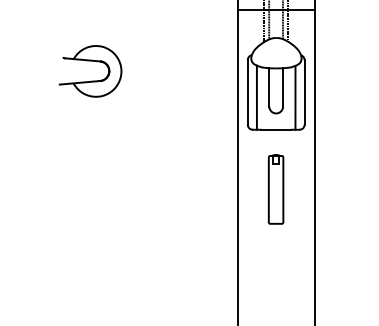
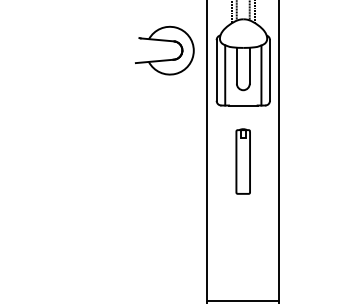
part: (91, 80) -> (165, 59), moved

